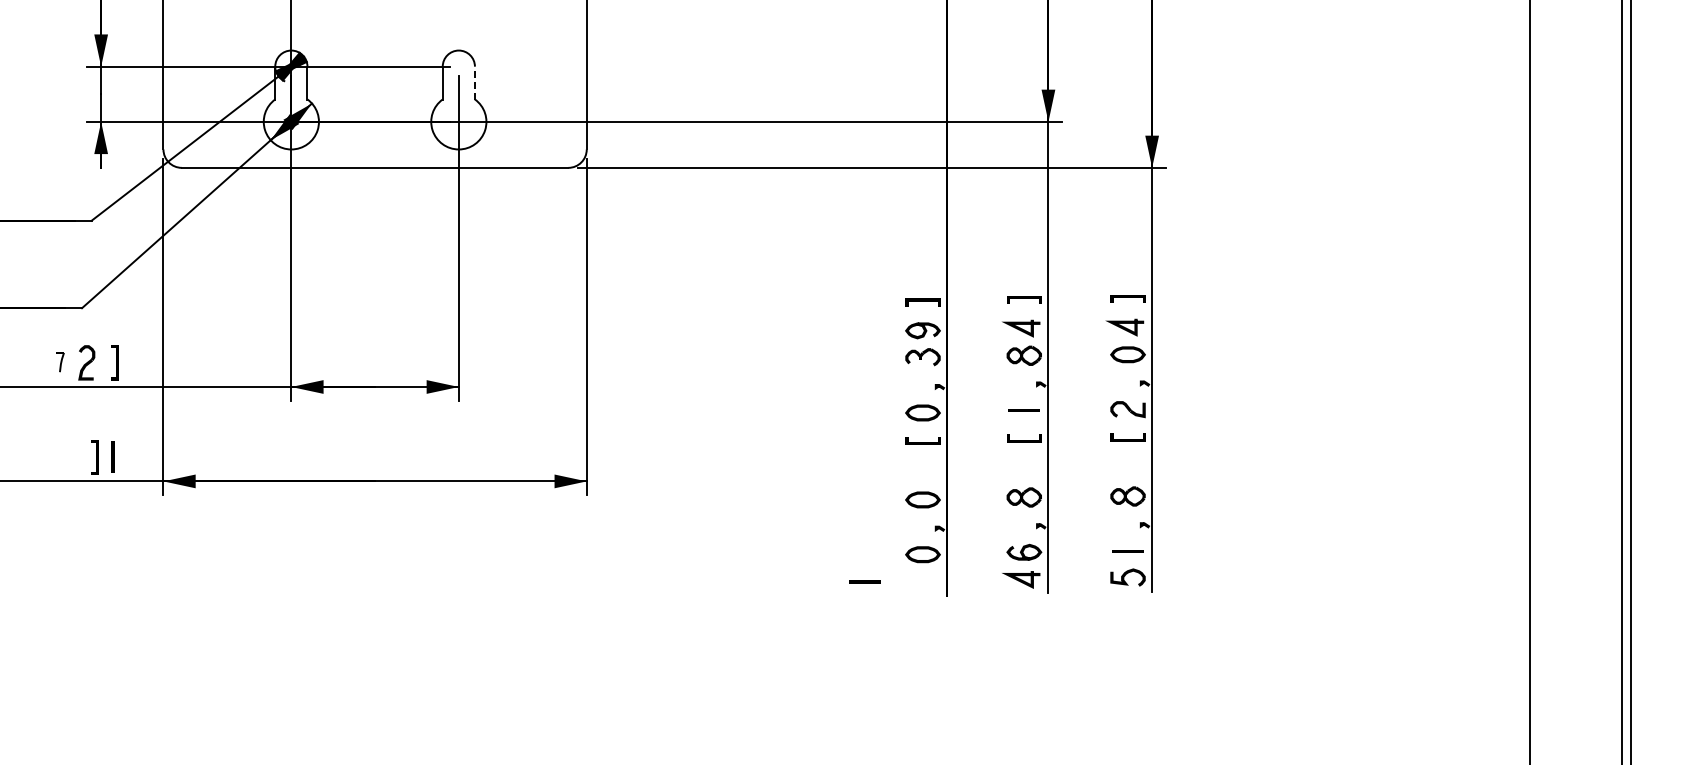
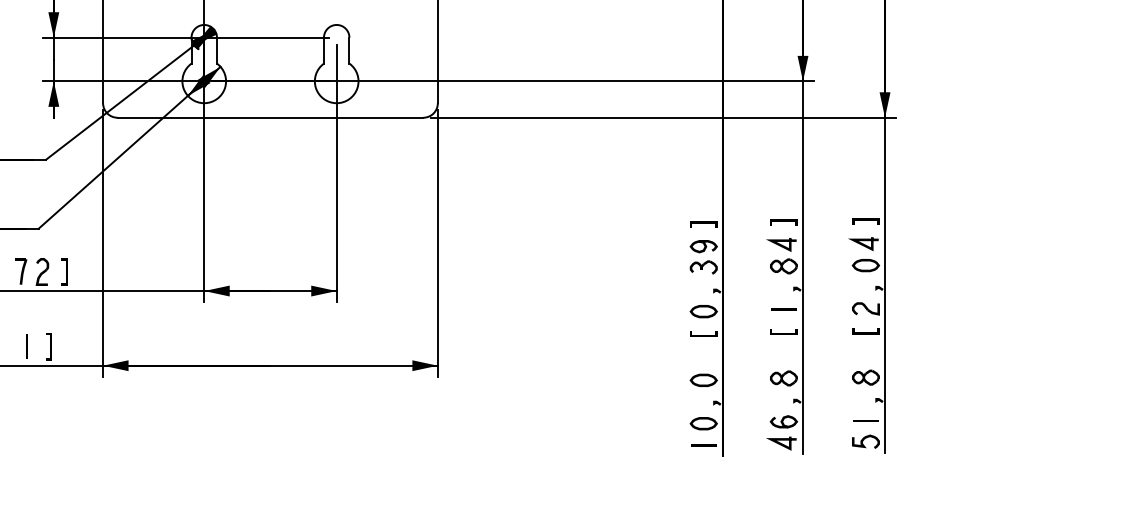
line: (474, 82) -> (349, 50), dashed -> solid
part: (60, 361) -> (21, 270), size x1.67
line: (112, 456) -> (26, 346), moved
line: (864, 581) -> (703, 444), moved

